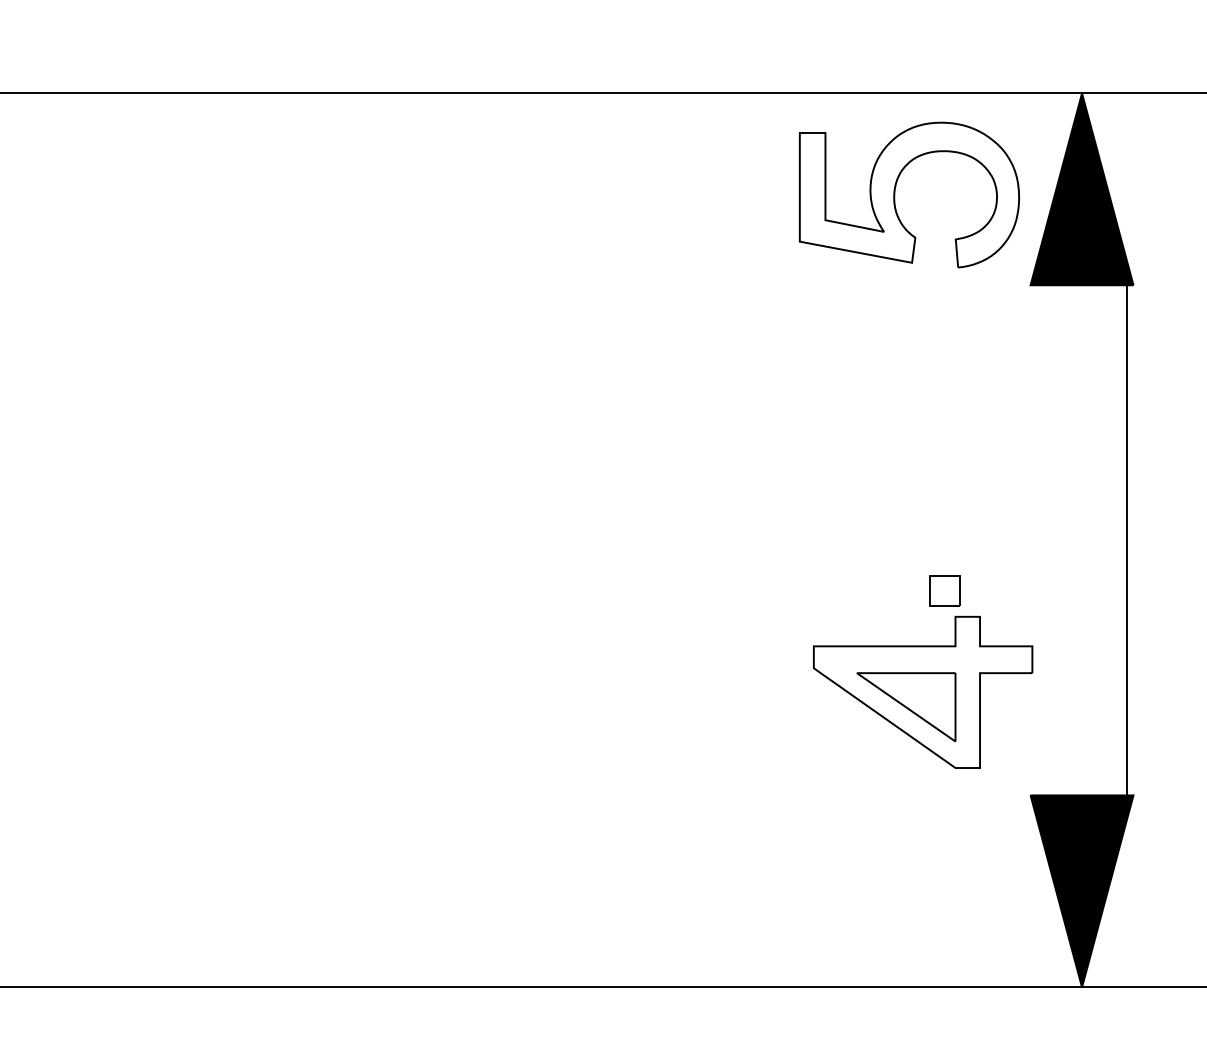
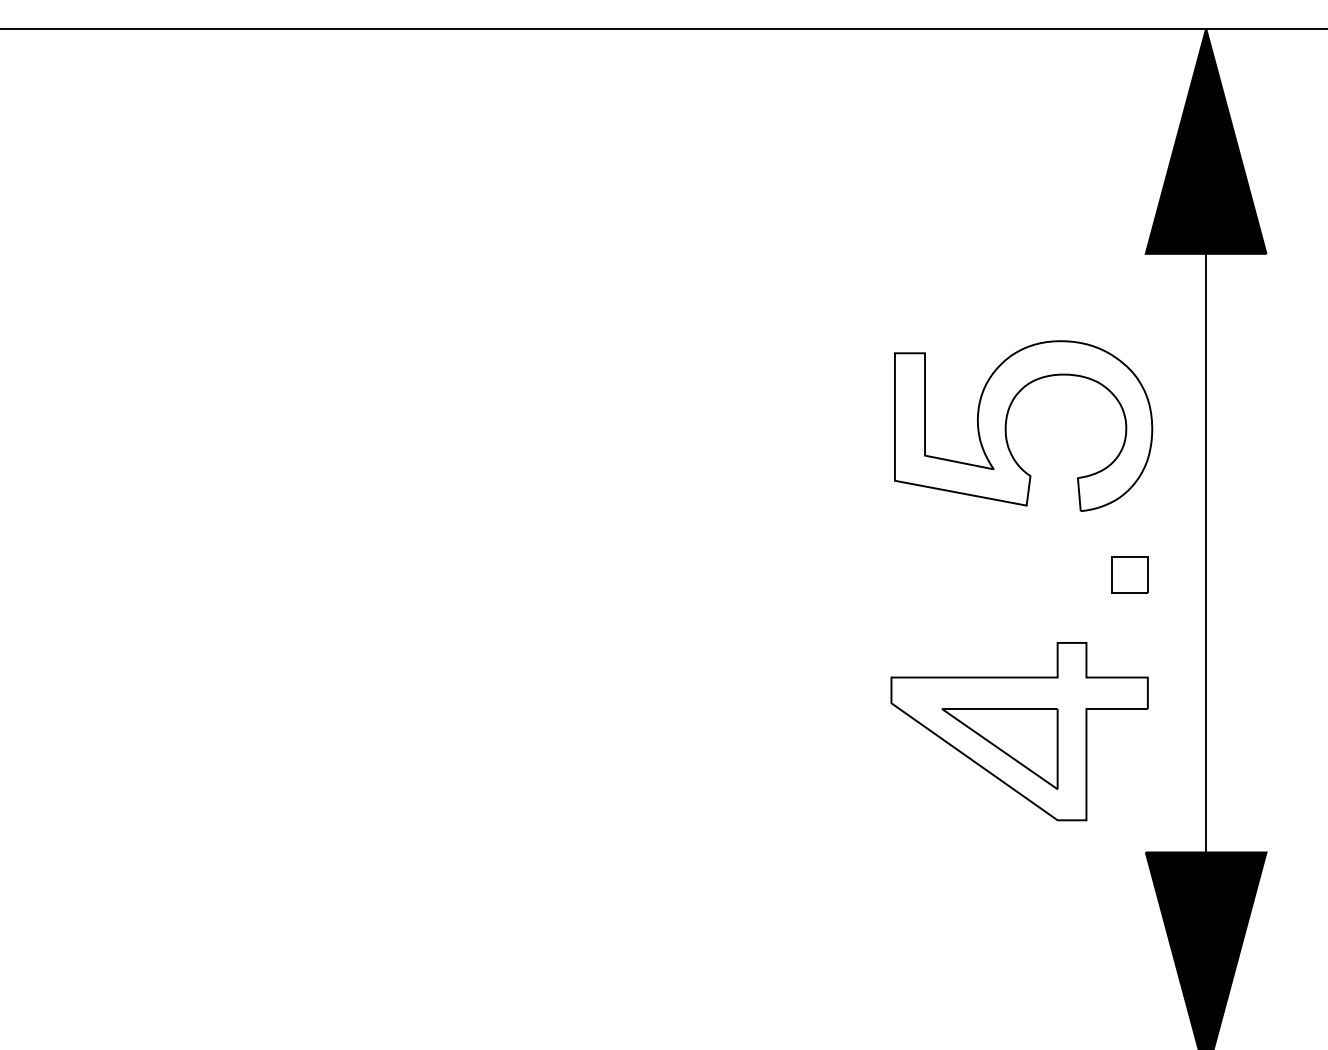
part: (895, 194) -> (1007, 425), moved
line: (1127, 540) -> (1206, 553), moved
part: (944, 590) -> (1129, 574), moved

